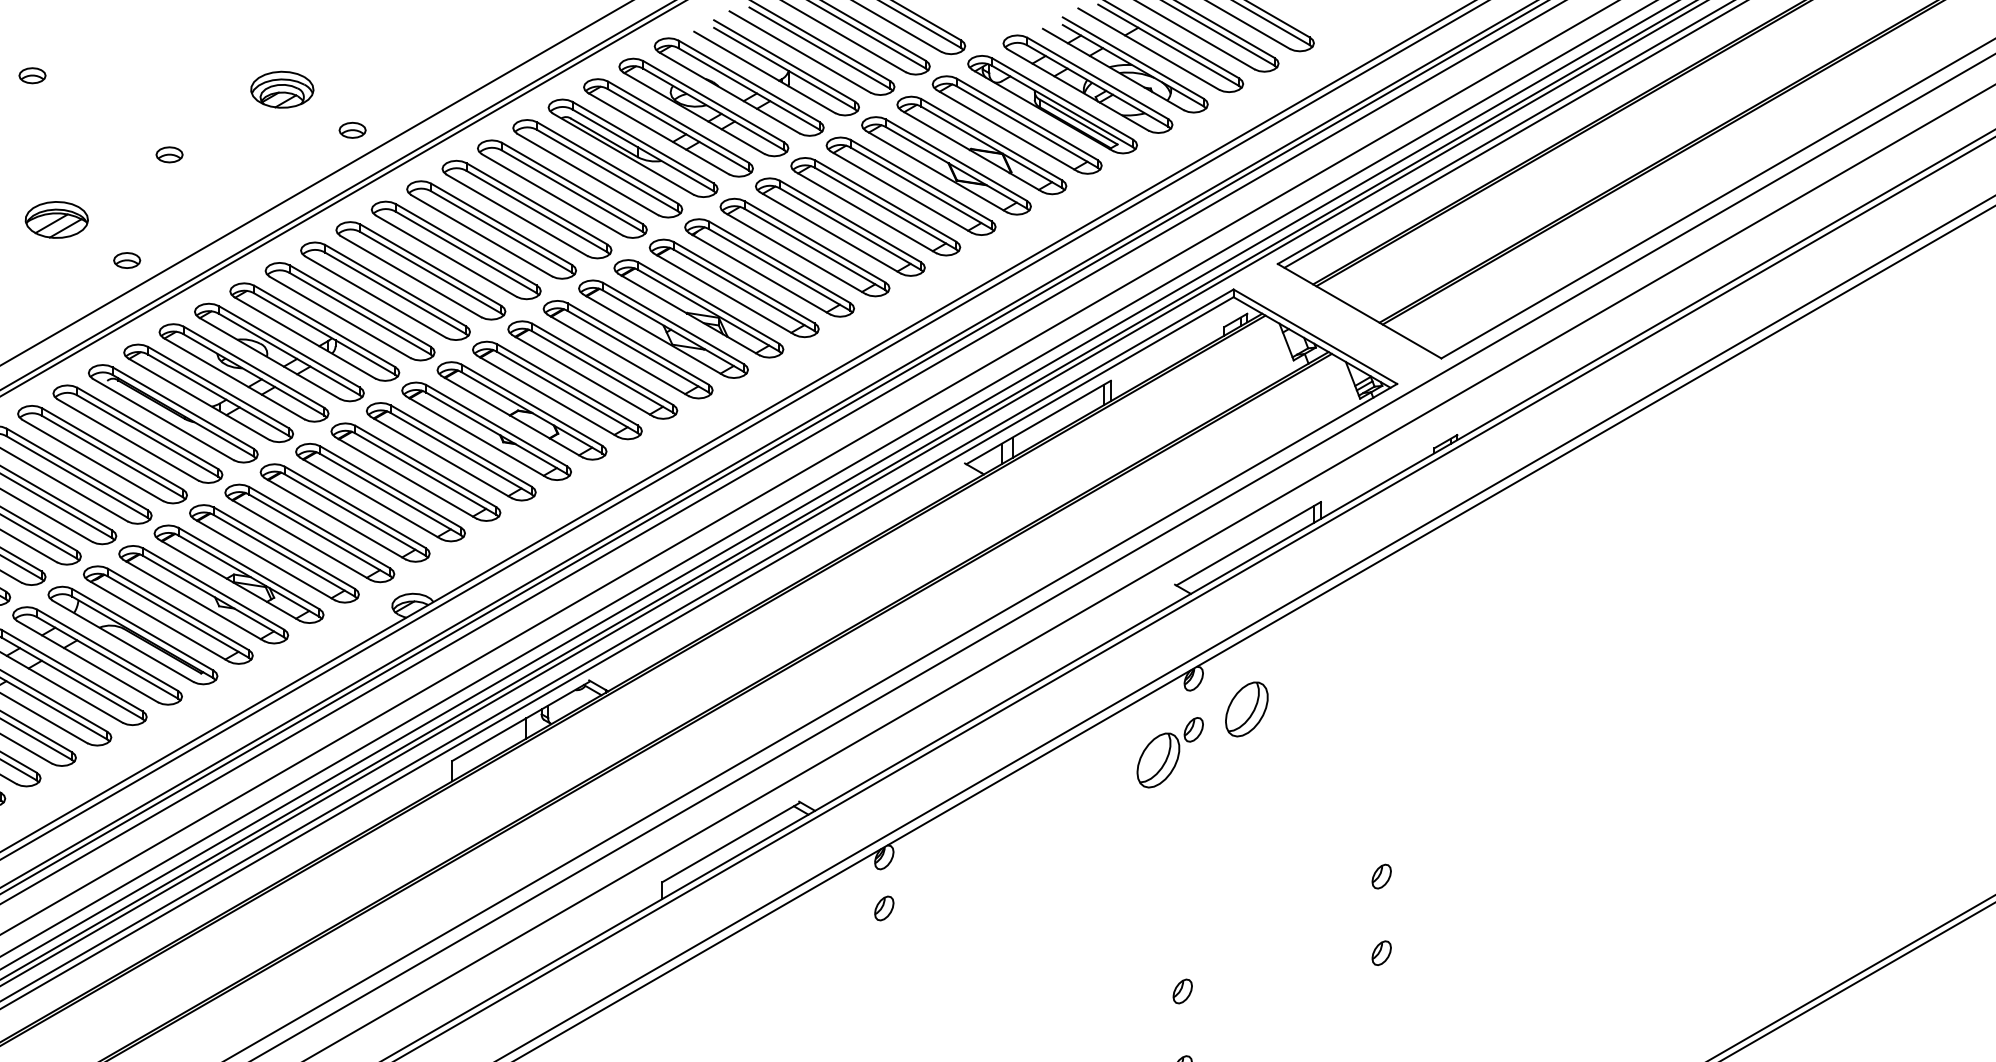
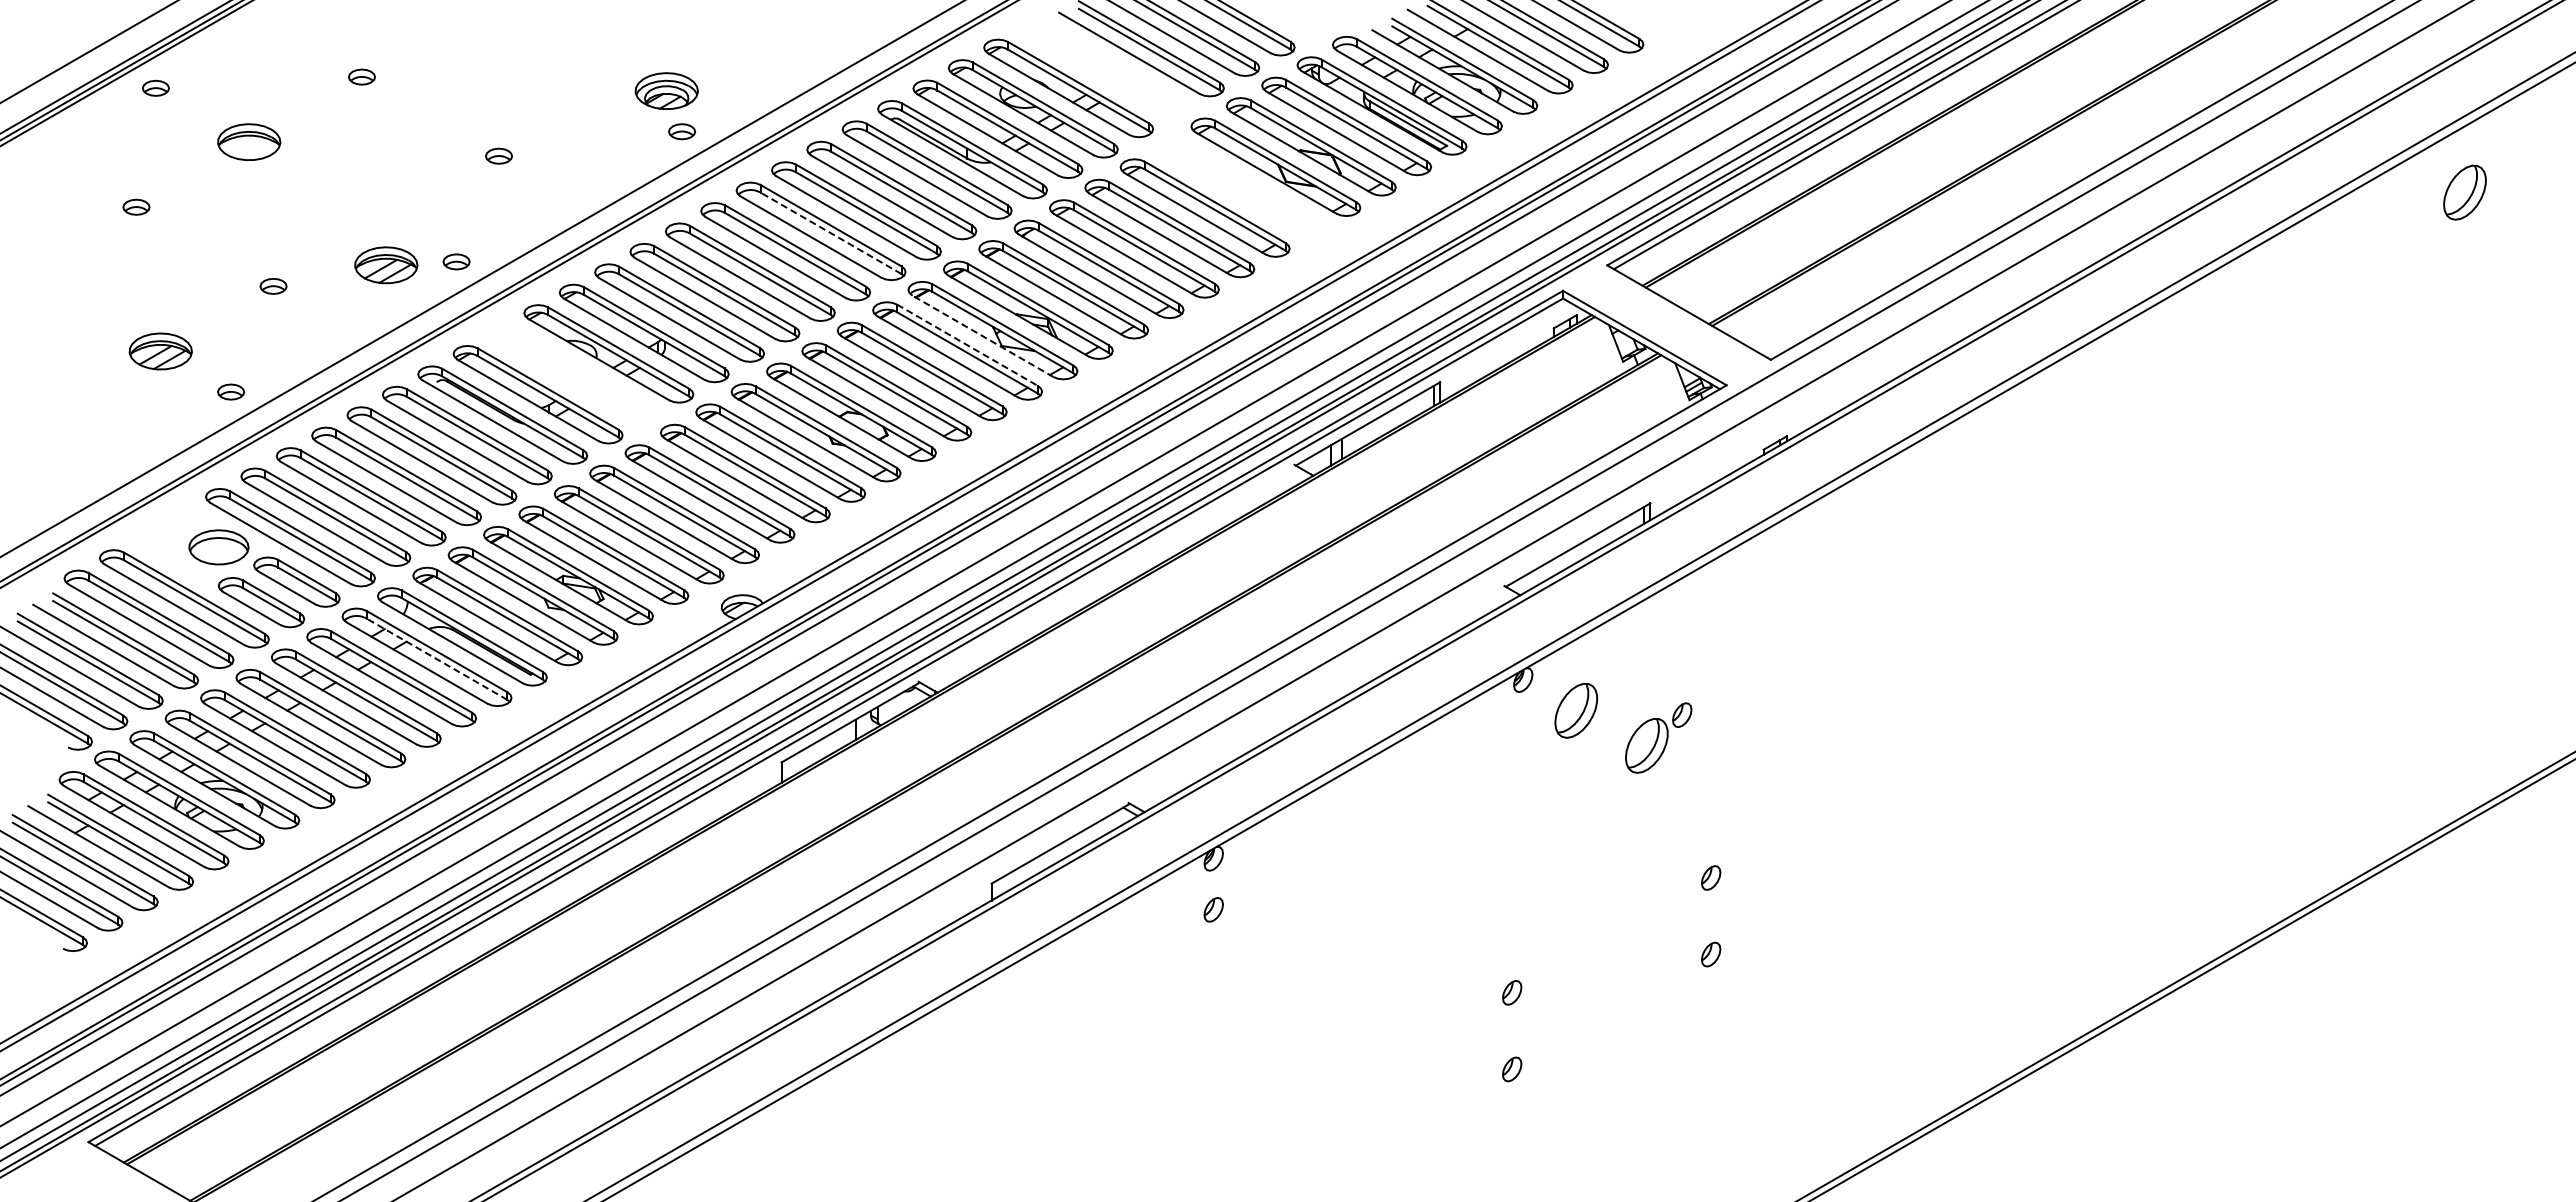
part: (776, 67) -> (1105, 68), removed
part: (282, 89) -> (666, 90), moved
part: (911, 186) -> (1240, 187), removed
part: (57, 220) -> (386, 265), moved
line: (501, 232) -> (830, 233), solid -> dashed
line: (653, 335) -> (982, 336), solid -> dashed
line: (638, 344) -> (967, 345), solid -> dashed
part: (244, 372) -> (573, 373), removed
line: (107, 657) -> (436, 658), solid -> dashed
part: (1170, 752) -> (1658, 737), moved

